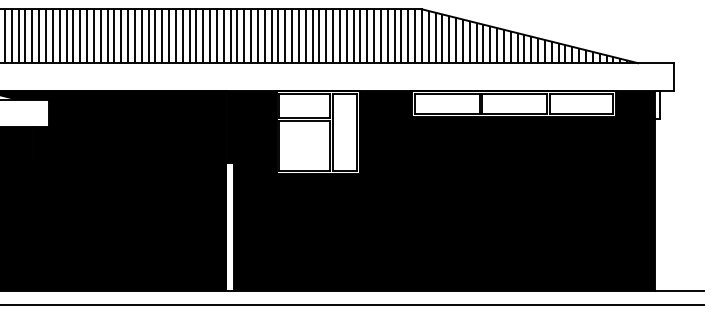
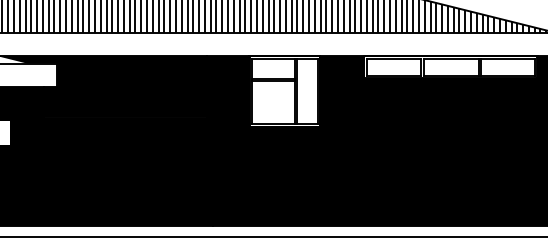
fill: (229, 227) -> (209, 171), added

